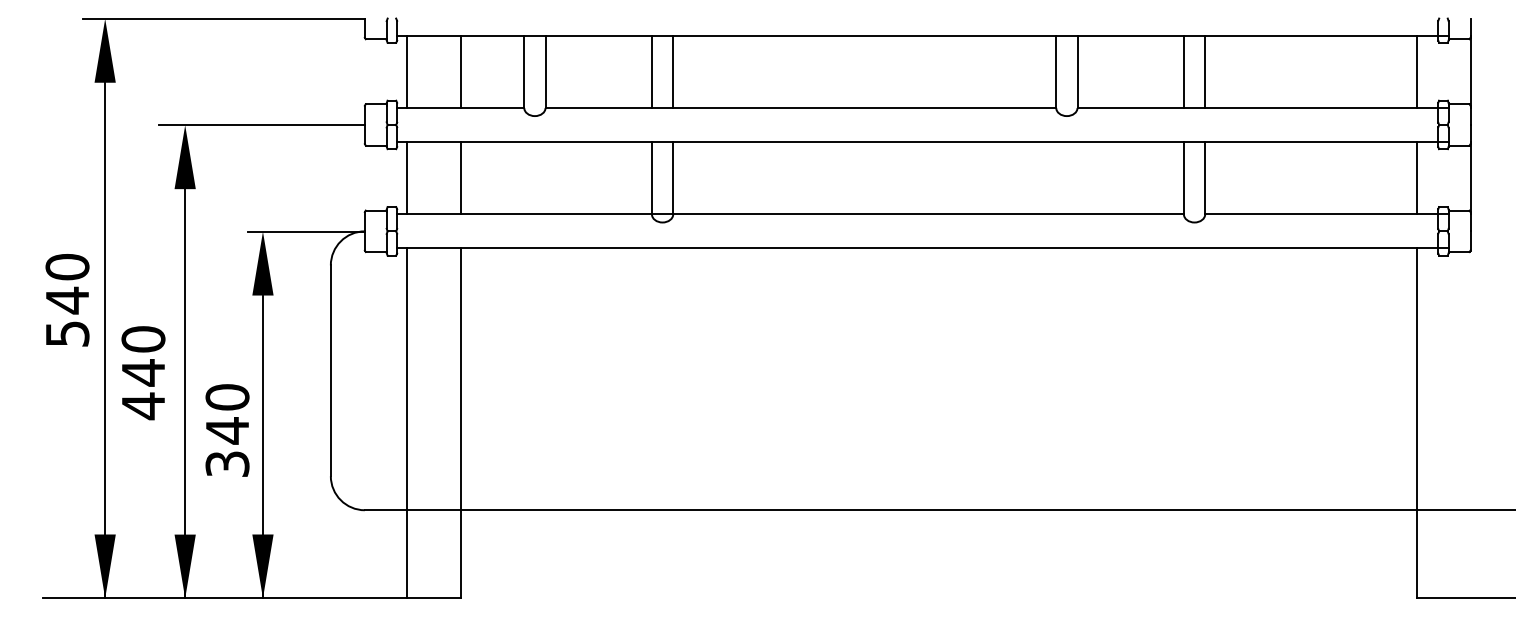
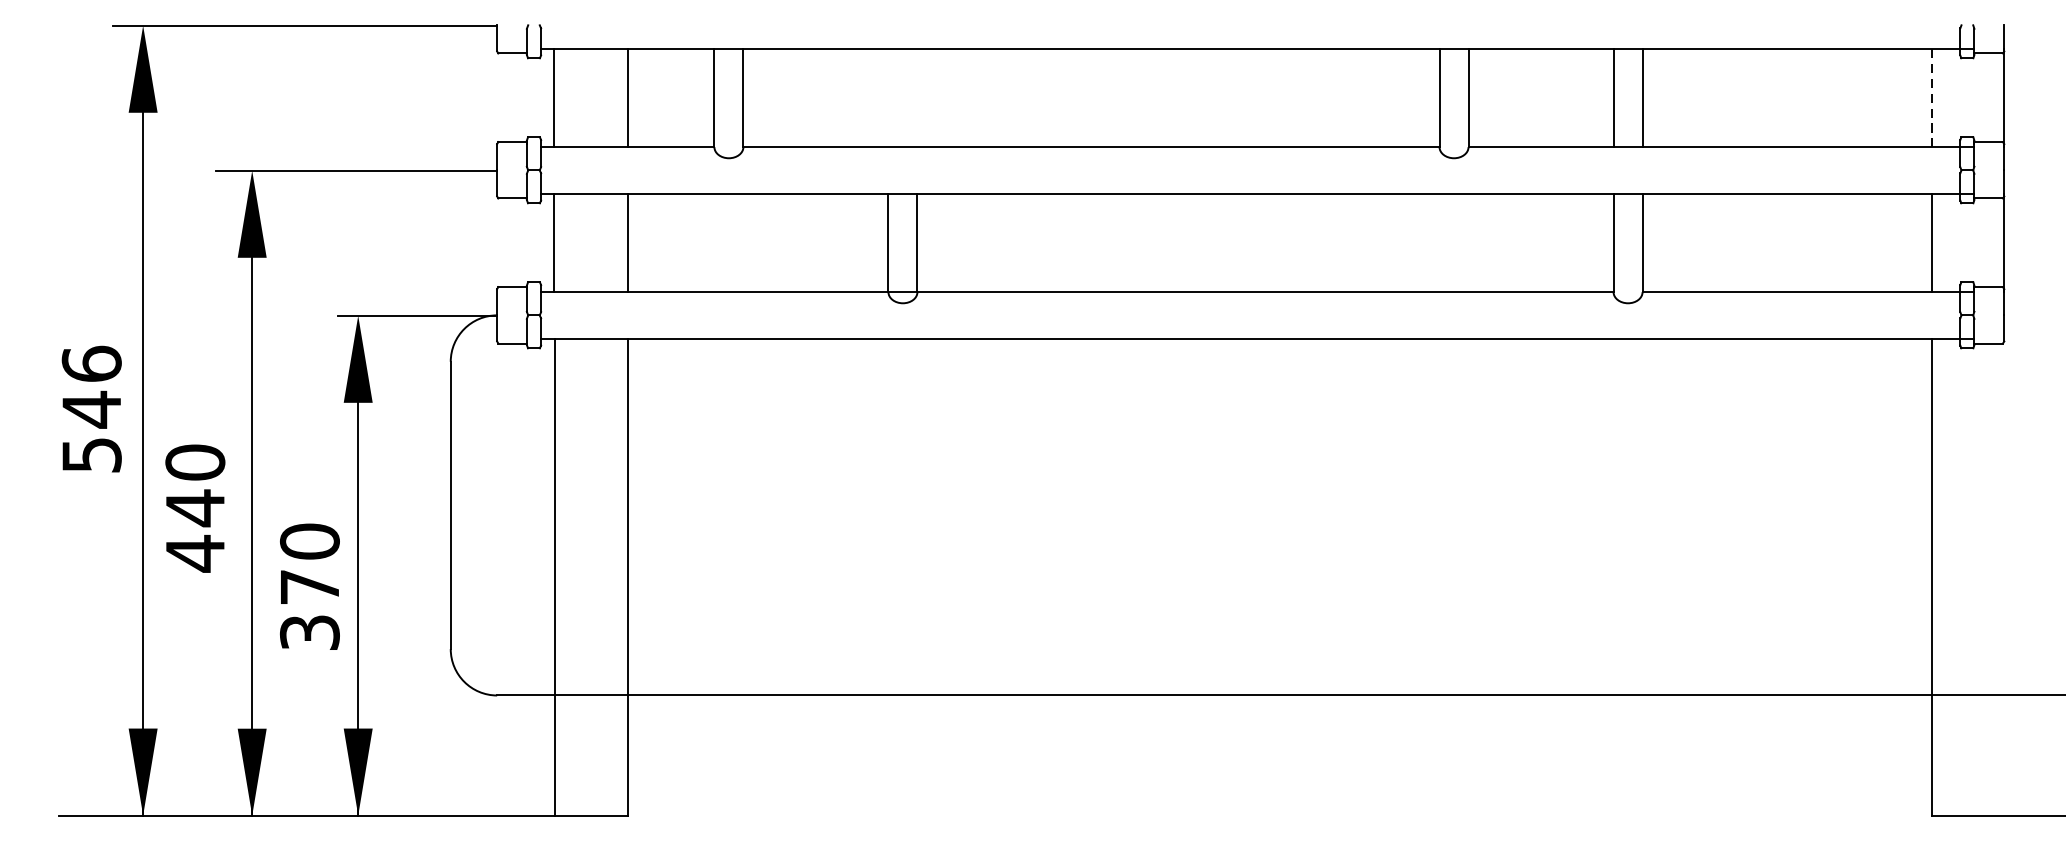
line: (652, 71) -> (889, 97), removed
line: (673, 71) -> (917, 97), removed
line: (1417, 72) -> (1931, 98), solid -> dashed
text: (67, 266) -> (91, 363), 540 -> 546
text: (227, 430) -> (309, 586), 340 -> 370

